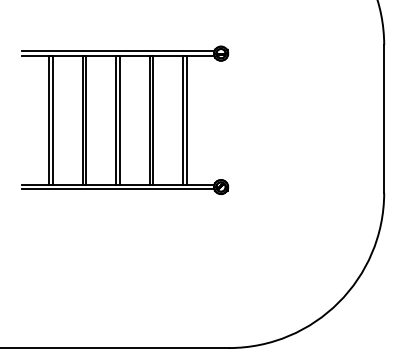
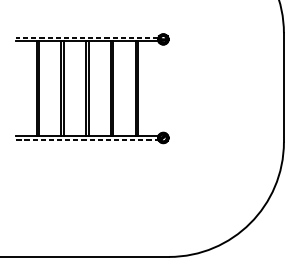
line: (117, 51) -> (86, 37), solid -> dashed
line: (118, 189) -> (87, 139), solid -> dashed

